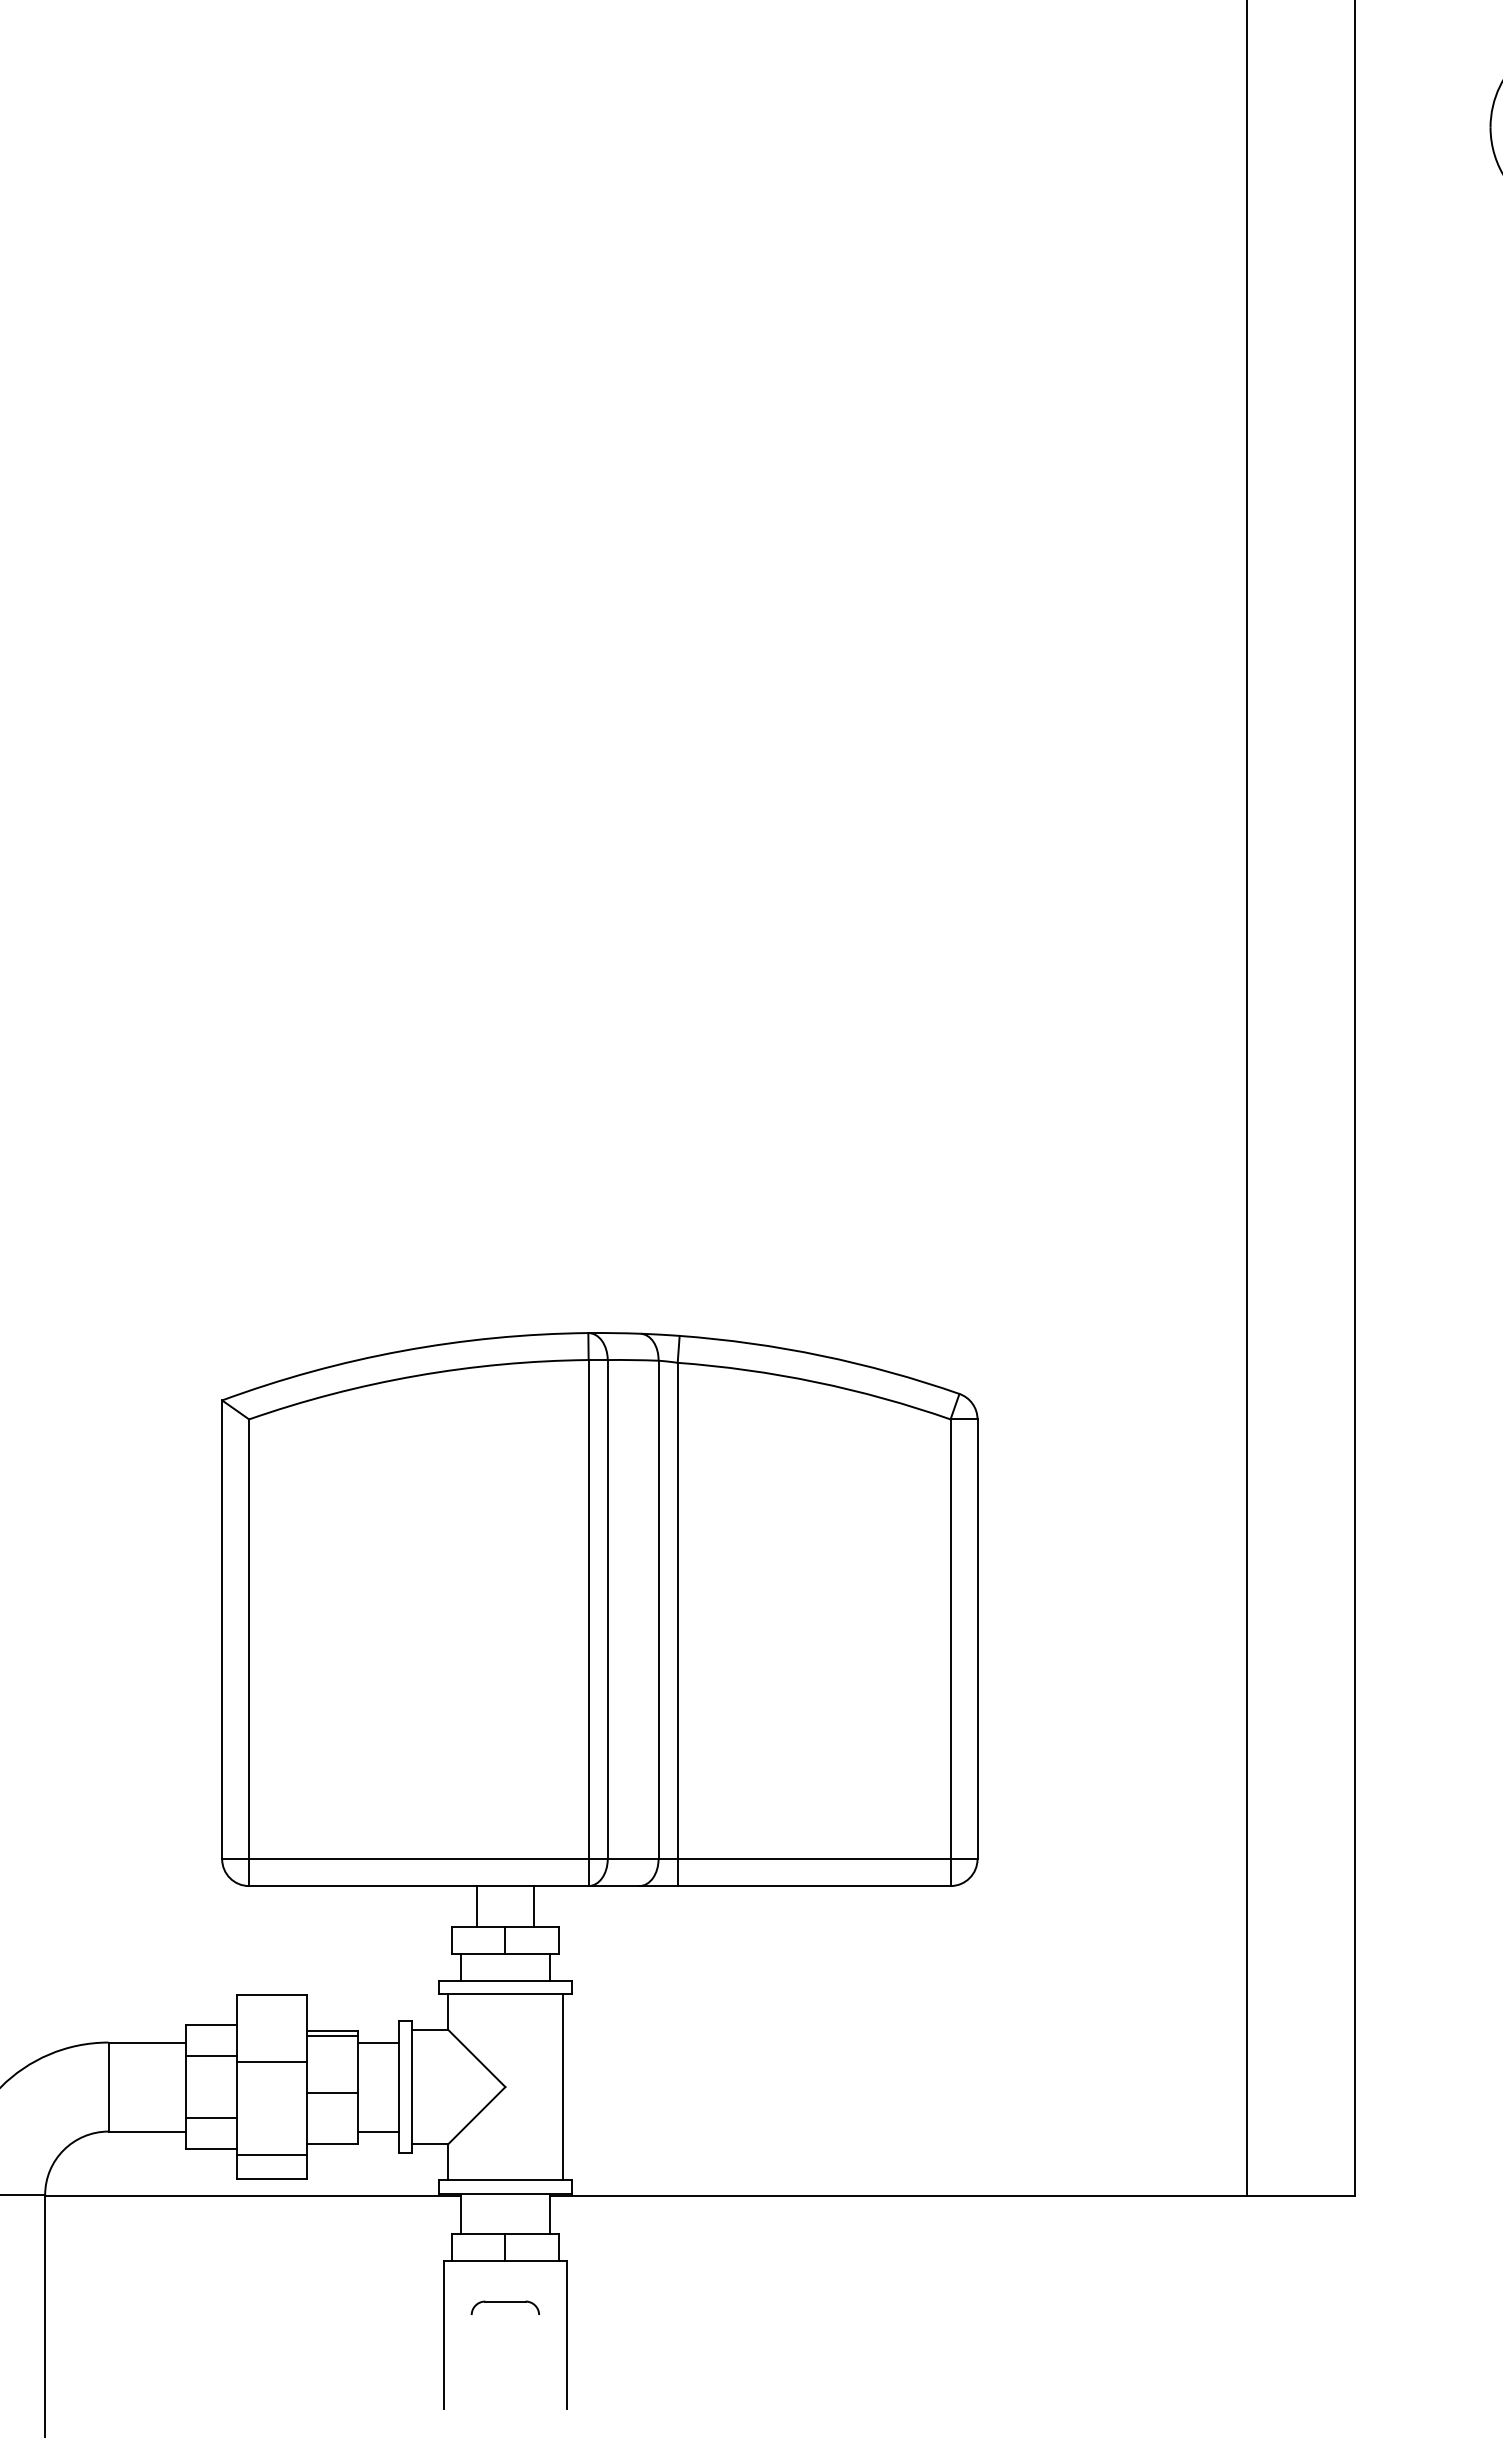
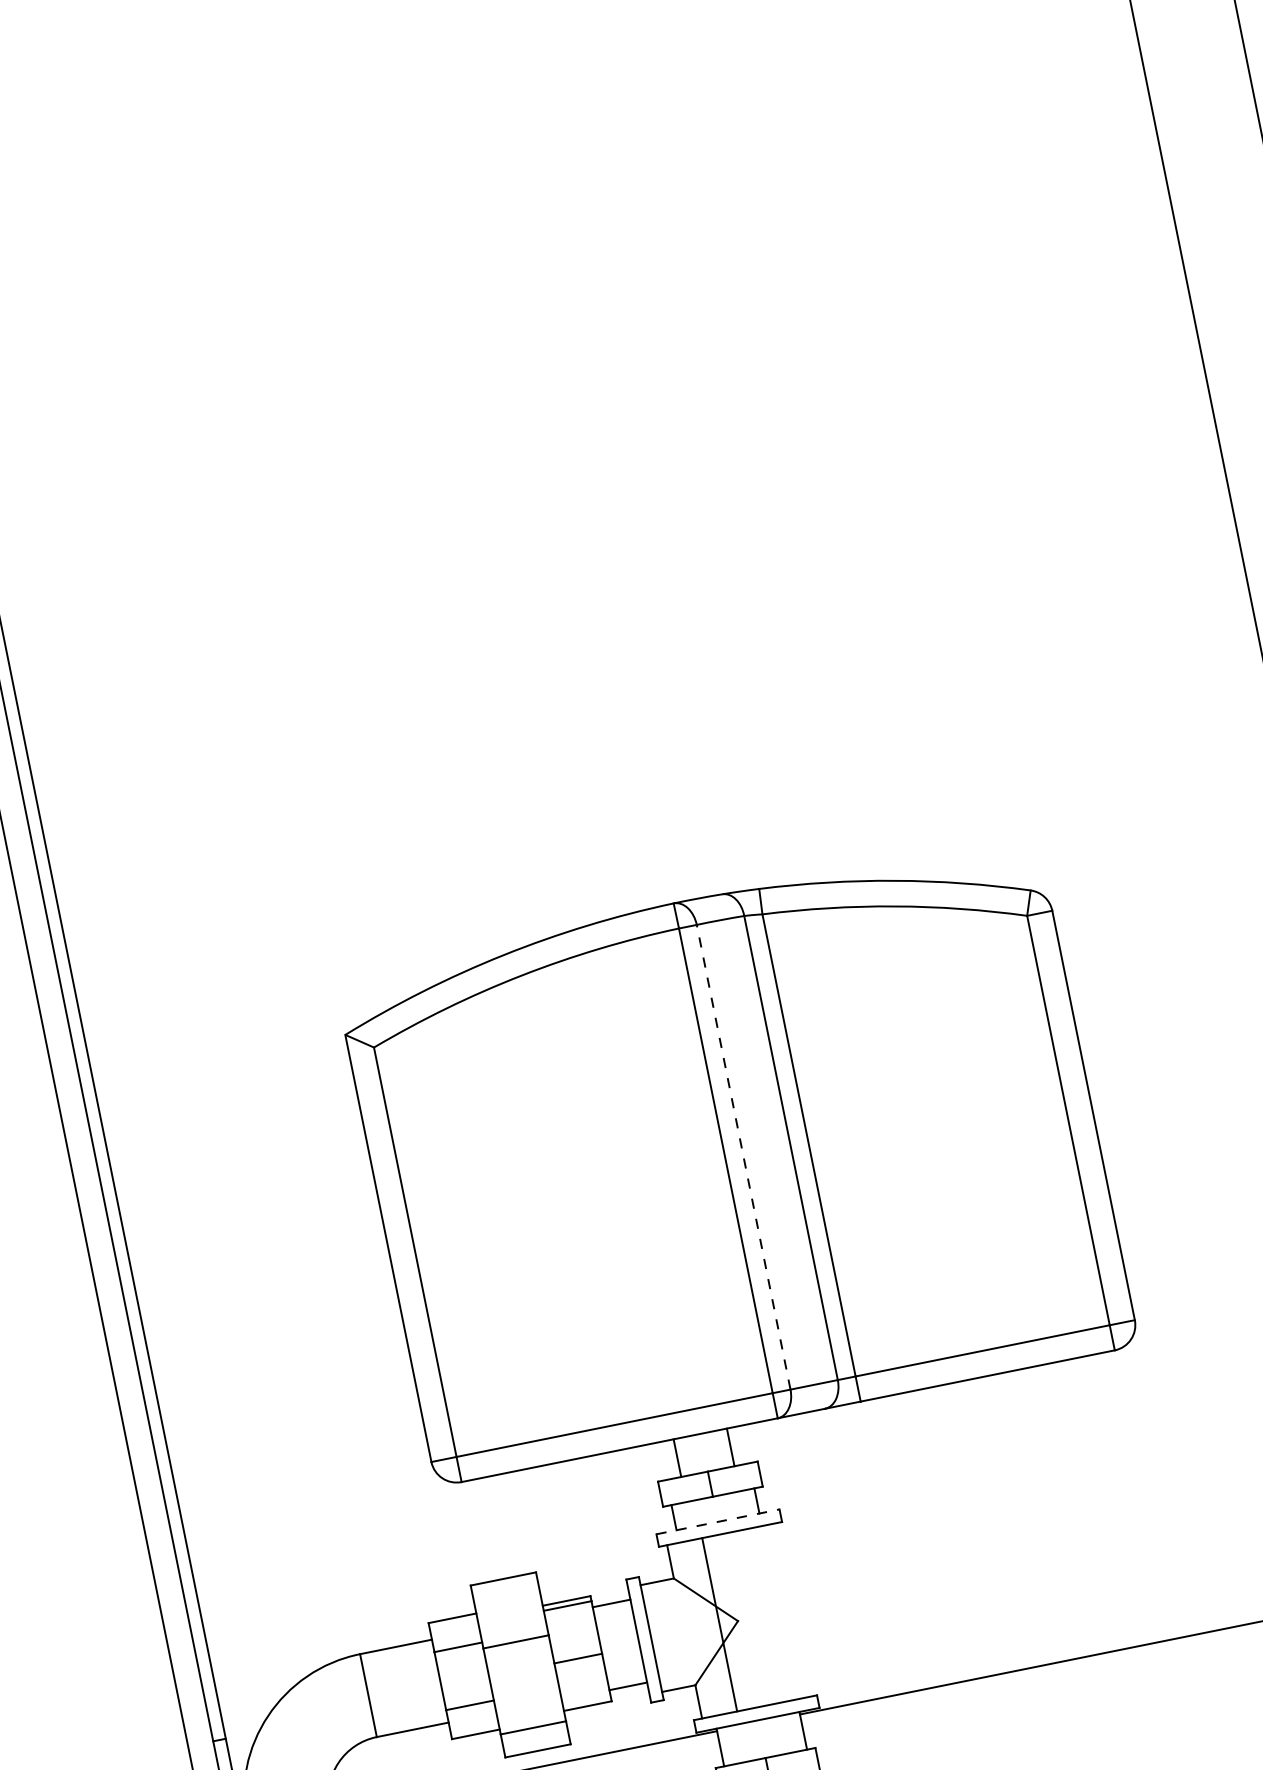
line: (607, 1609) -> (743, 1157), solid -> dashed
line: (505, 1980) -> (718, 1521), solid -> dashed
line: (562, 2086) -> (719, 1624), moved

